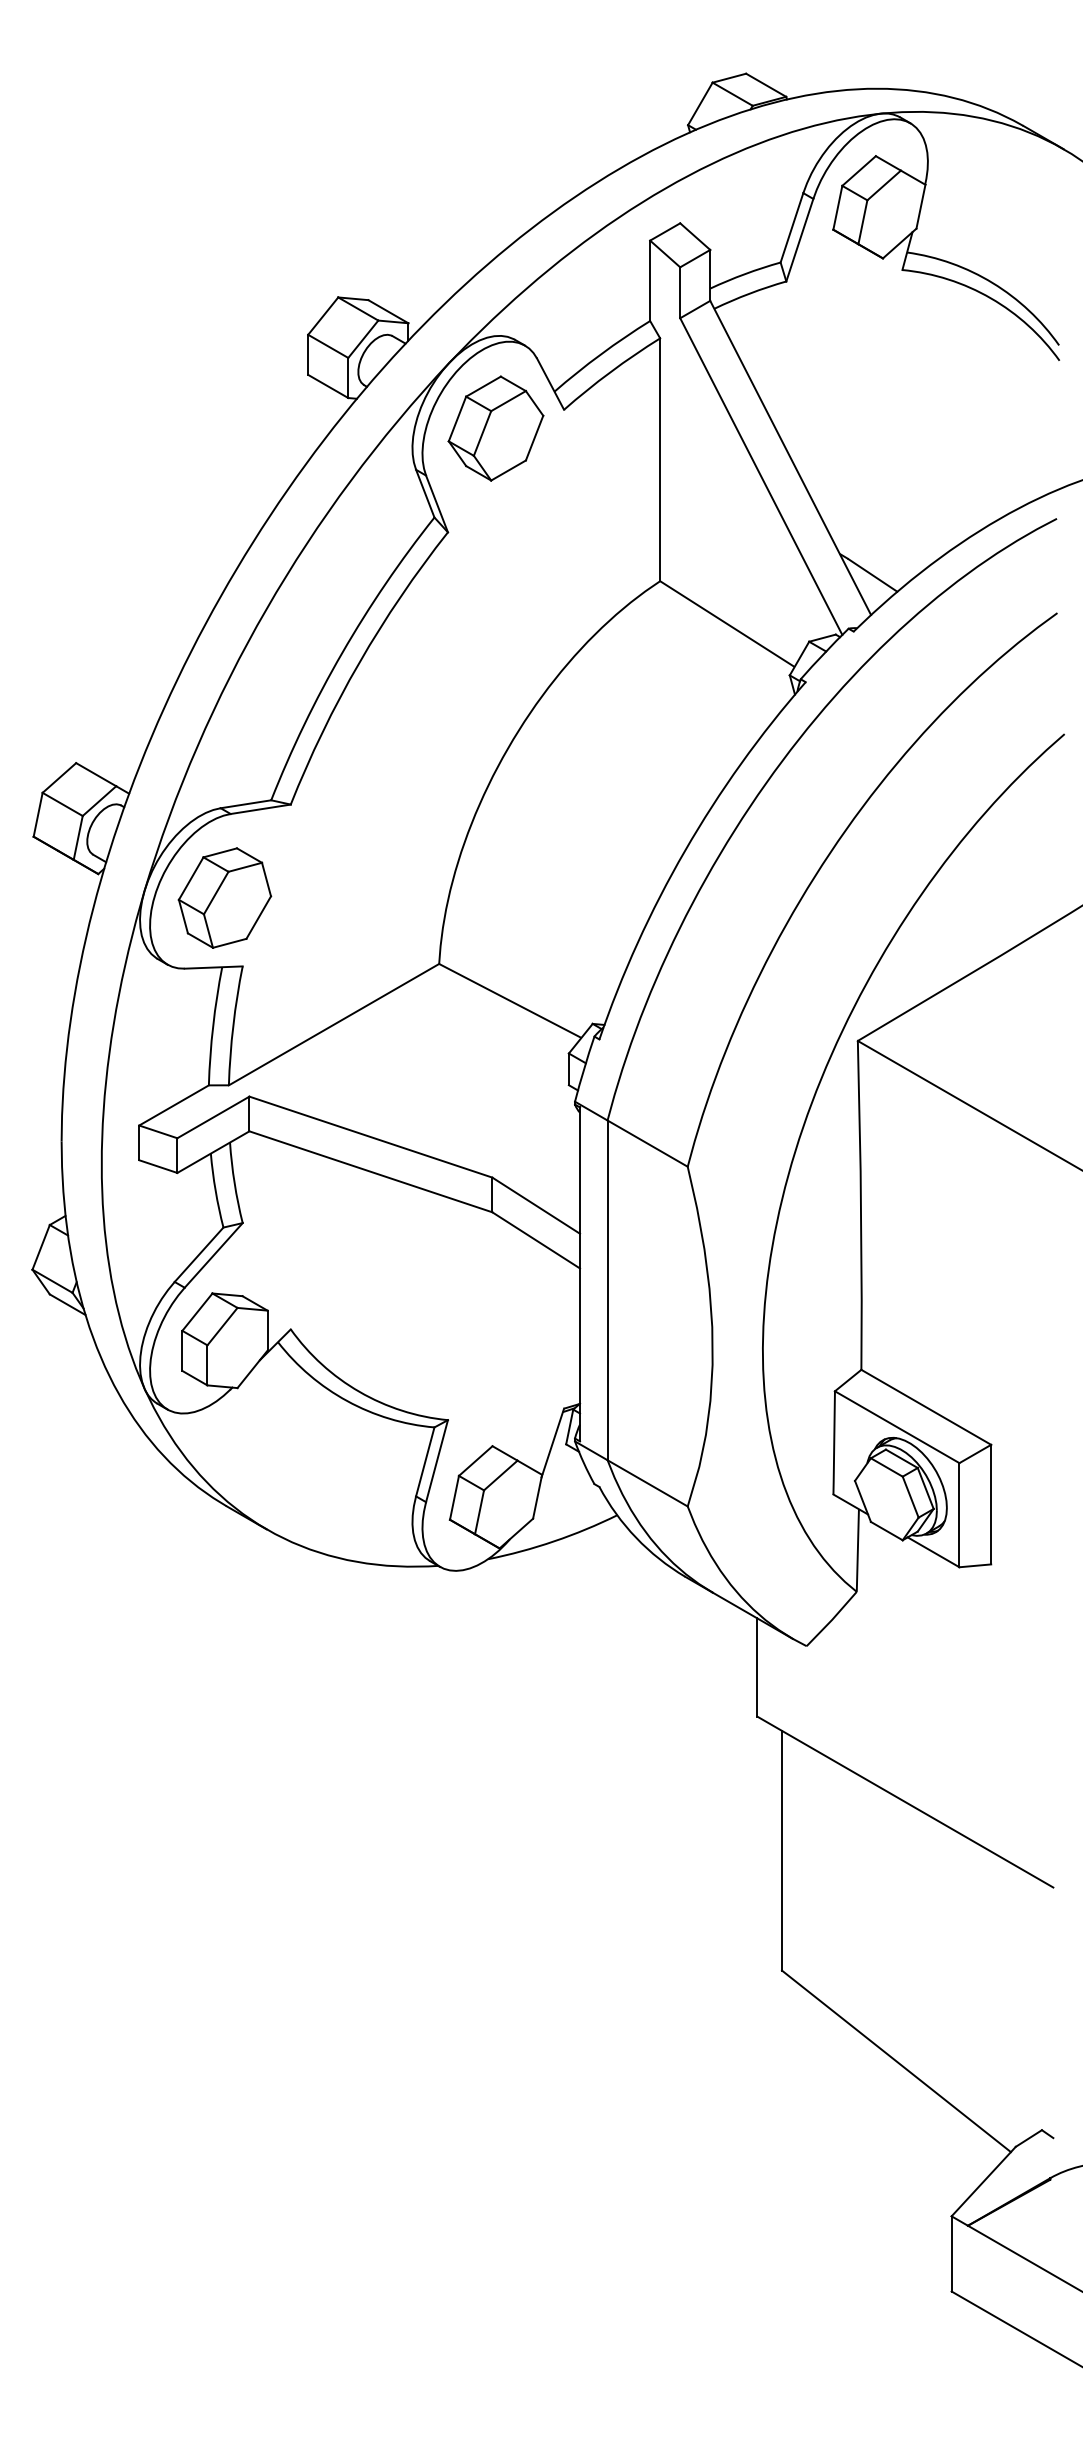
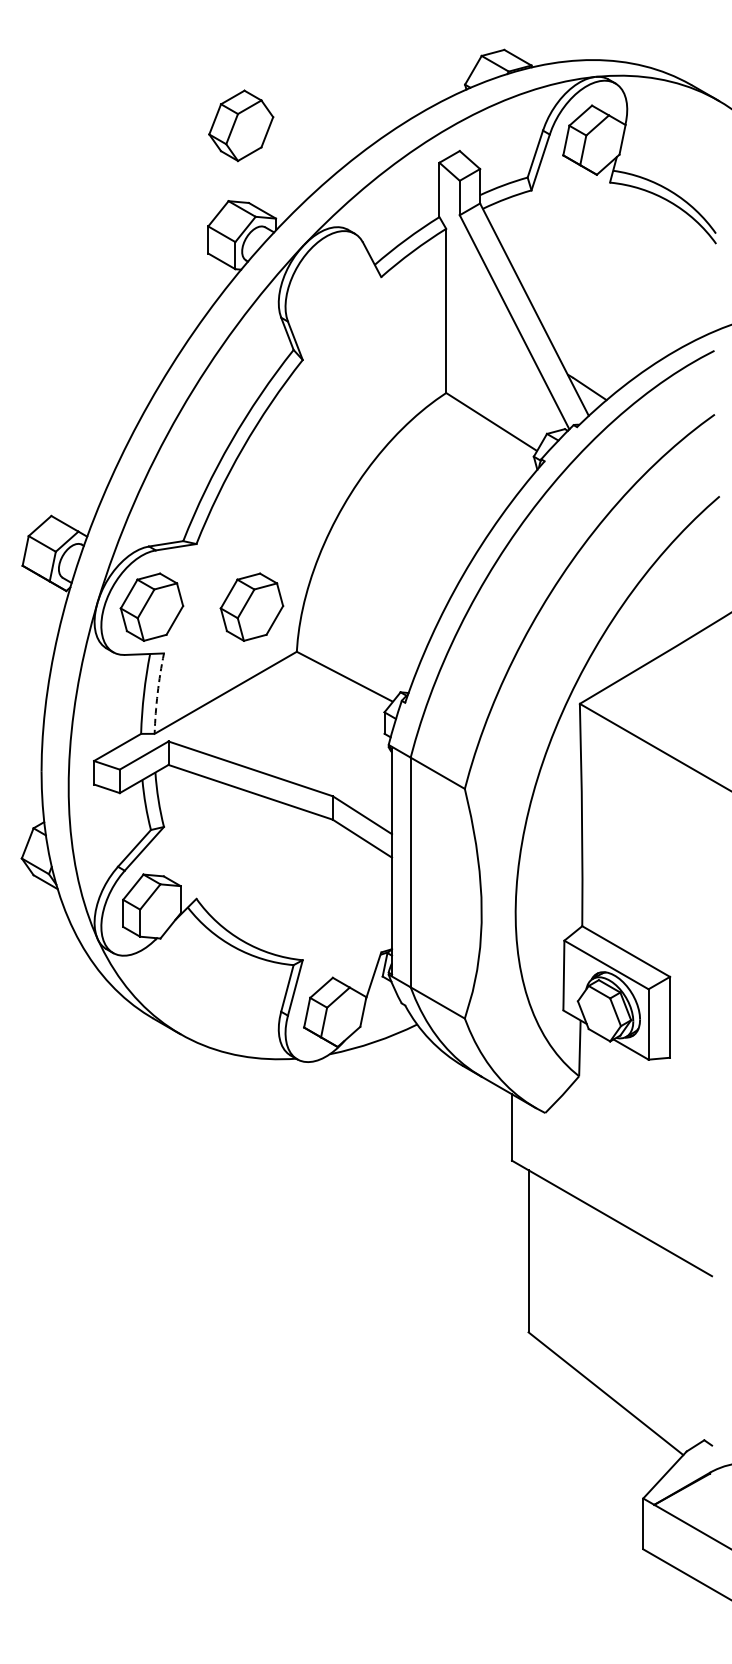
part: (496, 428) -> (241, 125), moved
part: (372, 896) -> (251, 606), added
arc: (233, 1025) -> (157, 693), solid -> dashed

